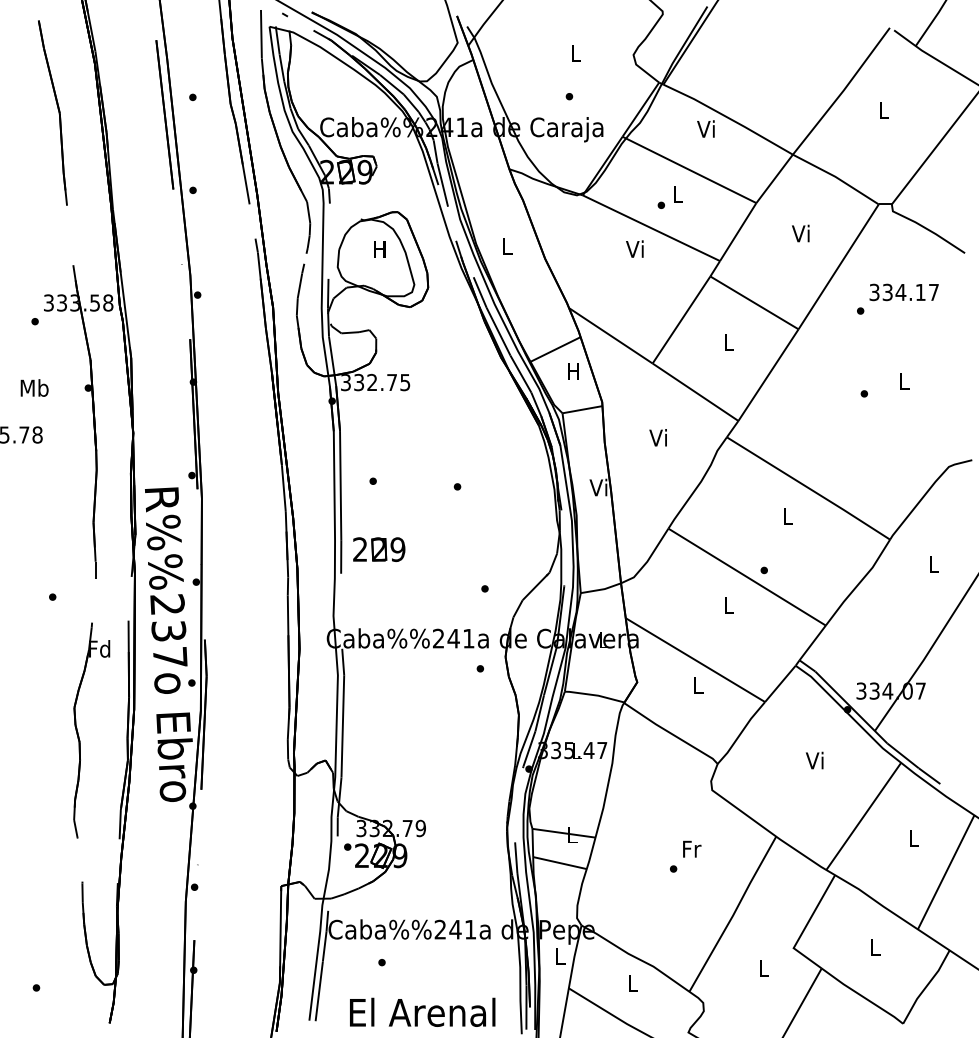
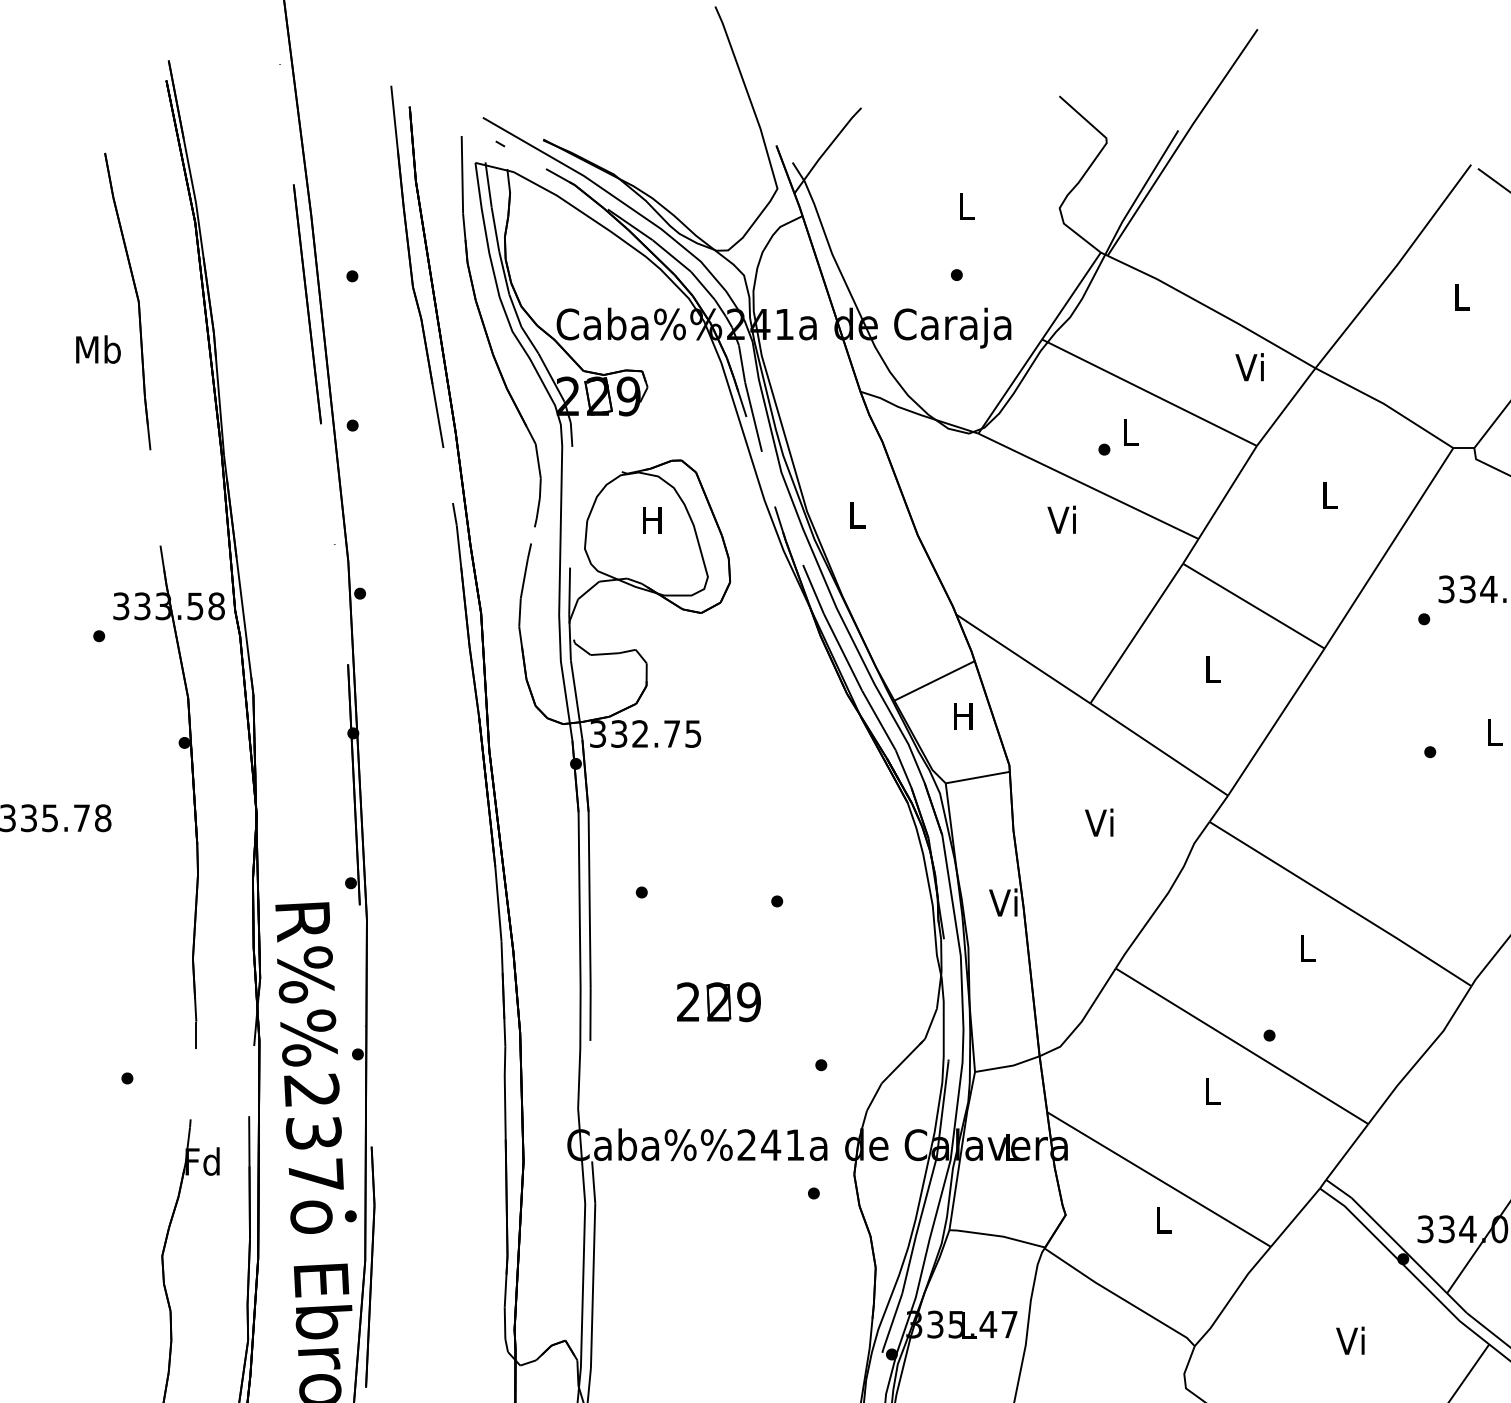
text: (705, 128) -> (1249, 366), moved
text: (800, 233) -> (1327, 494), Vi -> L
text: (34, 387) -> (98, 348), moved
part: (379, 549) -> (719, 1001), moved

